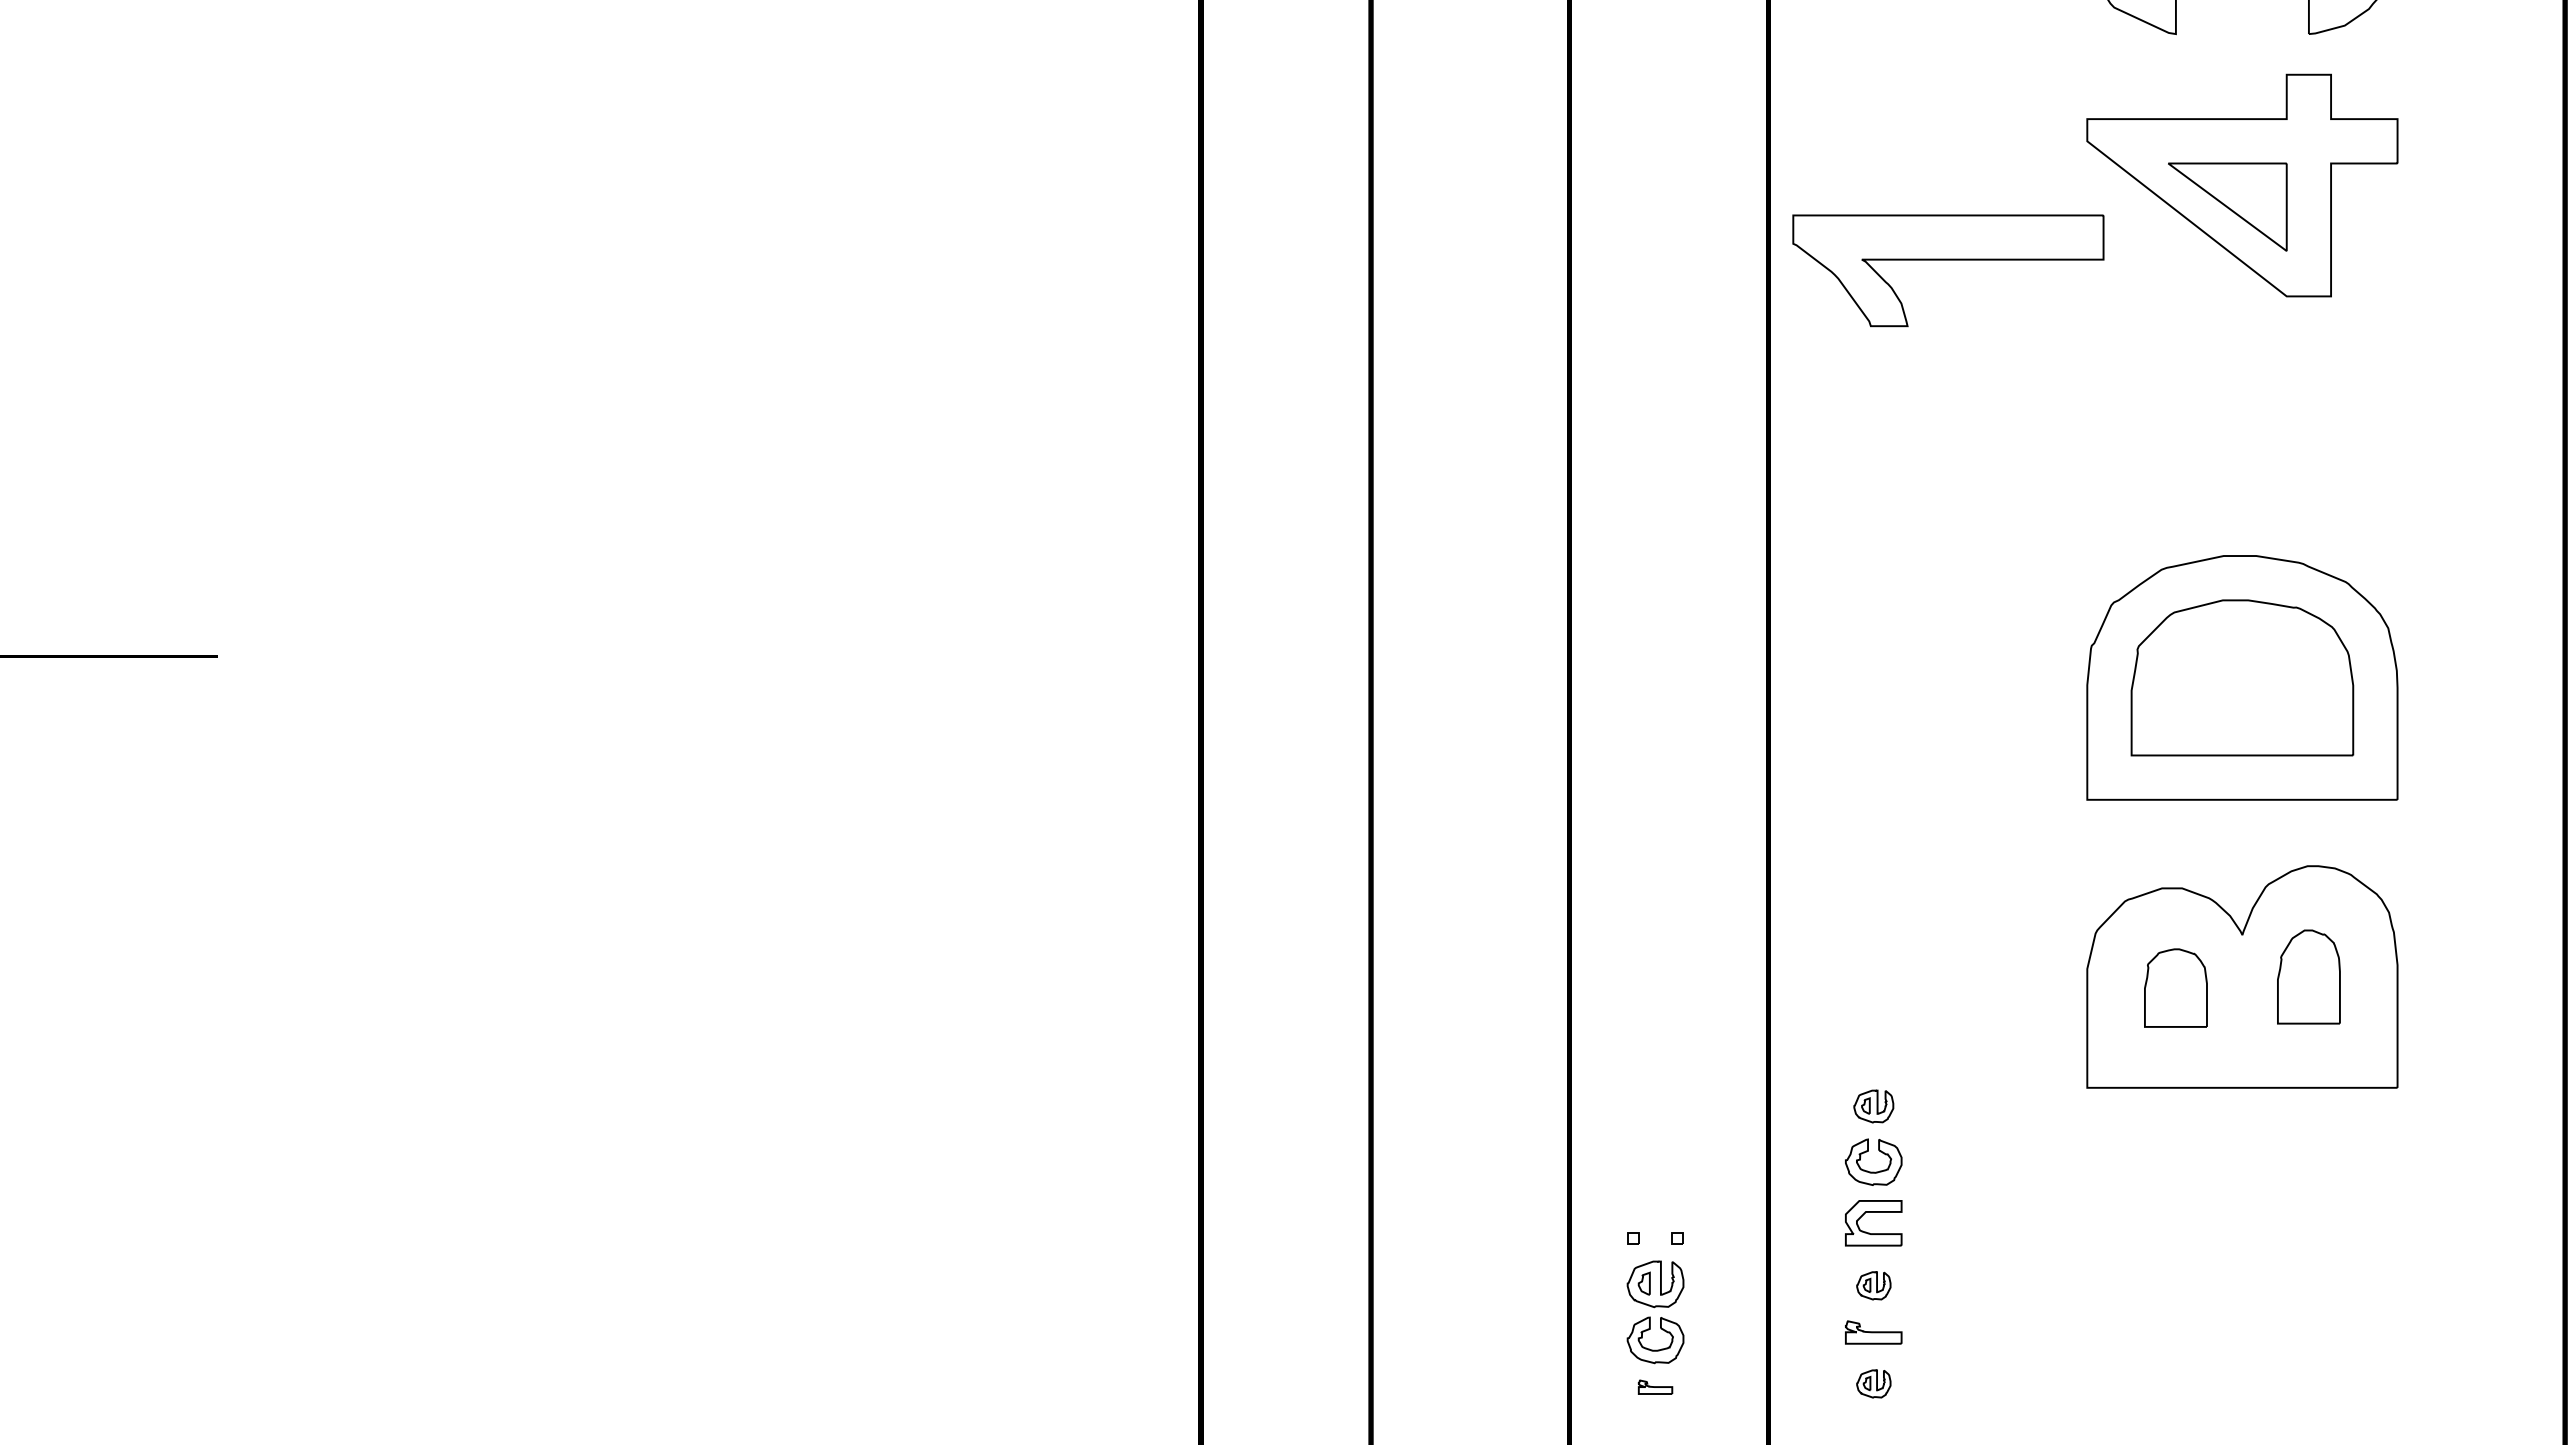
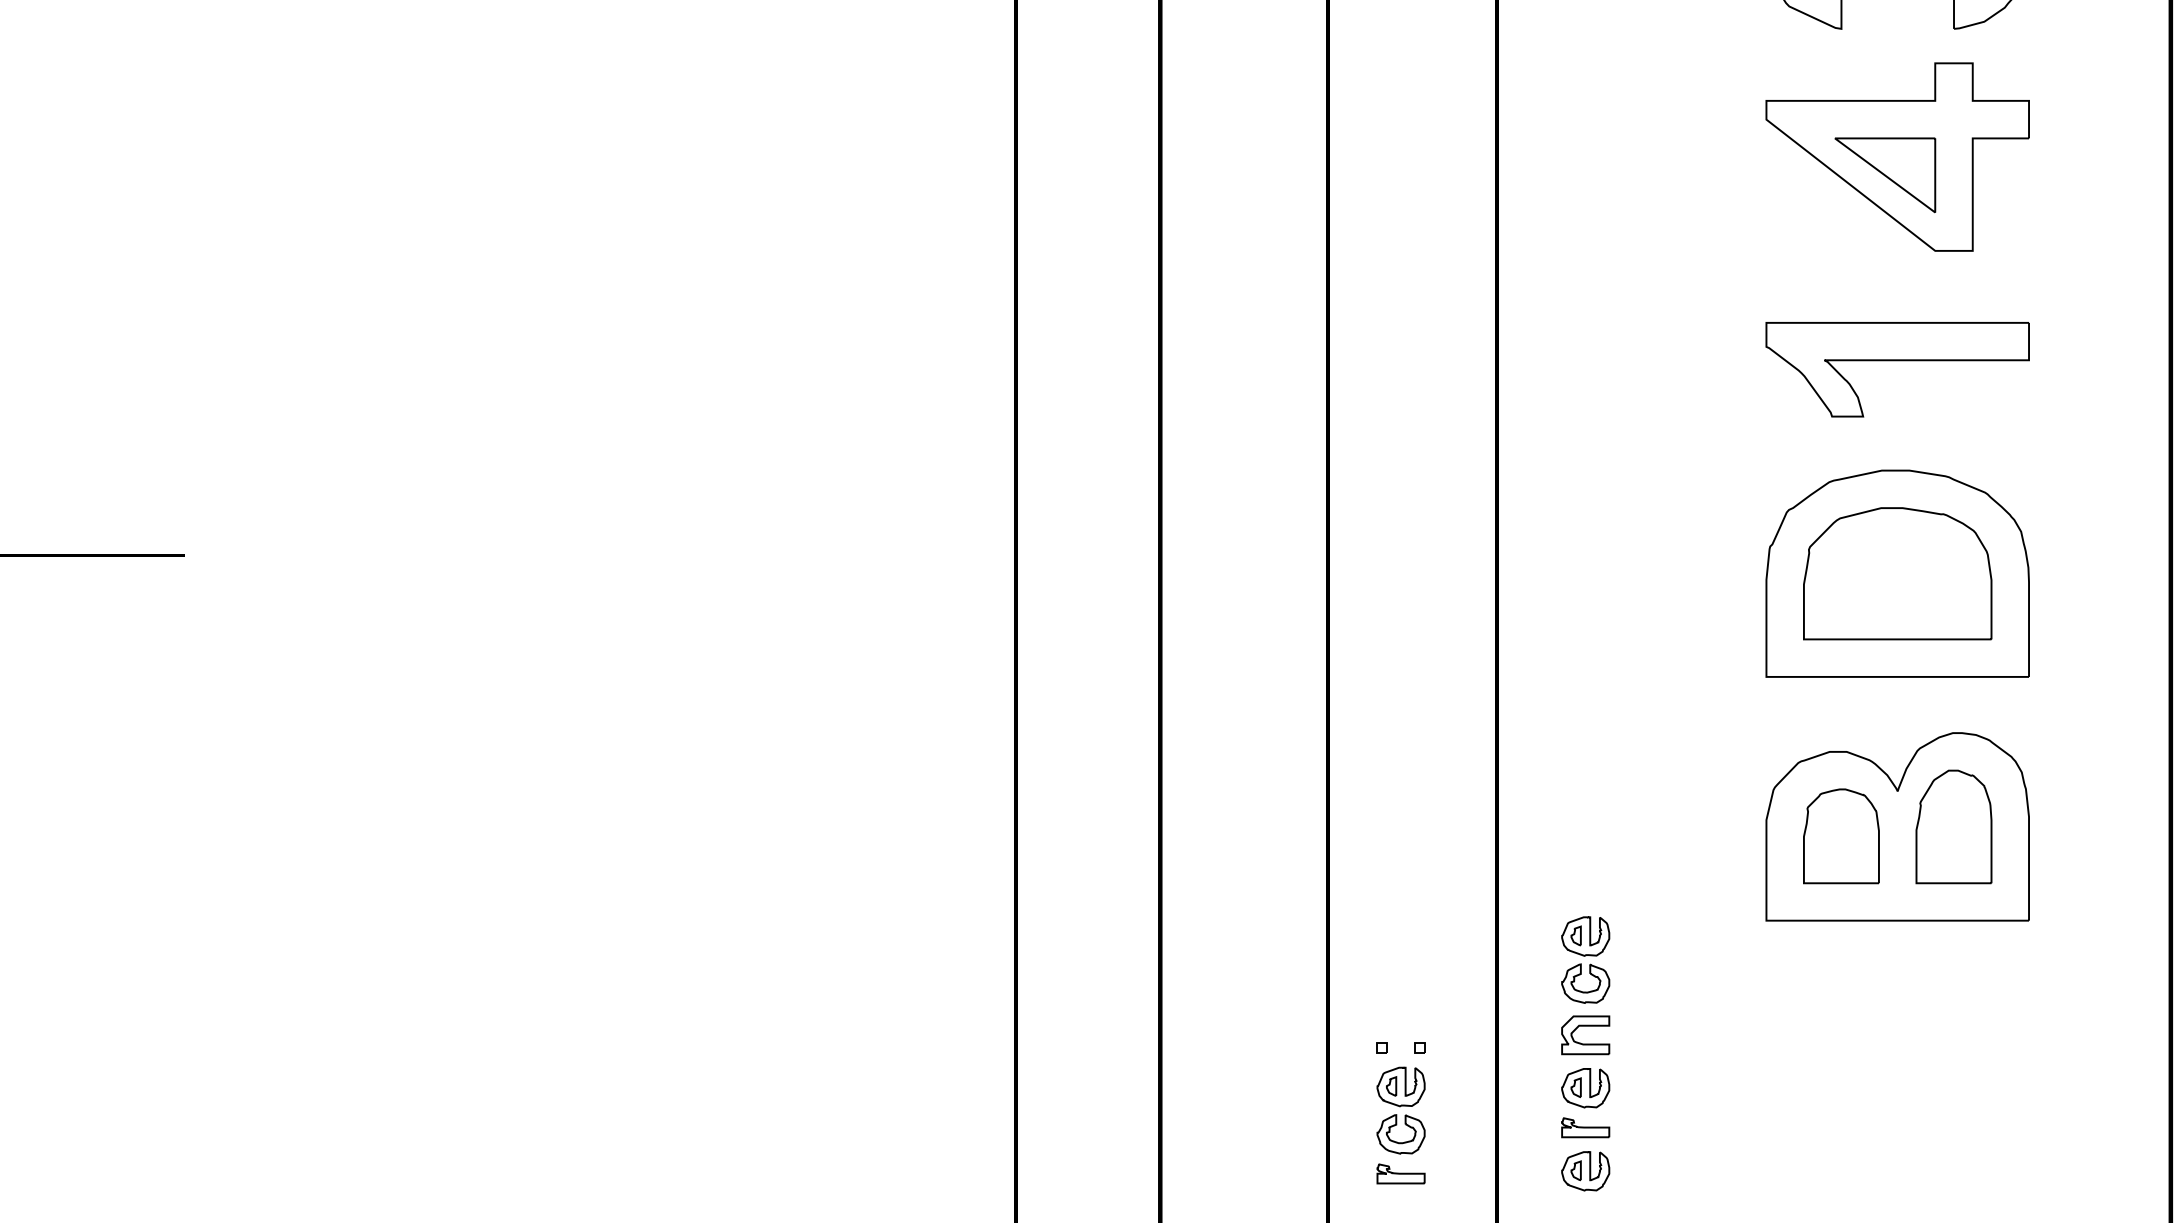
part: (1948, 260) -> (1897, 360), moved
part: (2308, 976) -> (1953, 826), size x1.43
part: (2175, 987) -> (1841, 835), size x1.43
part: (1873, 1106) -> (1585, 936), size x1.43
part: (1873, 1285) -> (1585, 1087), size x1.67
part: (1873, 1383) -> (1585, 1170), size x1.67
part: (1655, 1387) -> (1401, 1174), size x1.67

